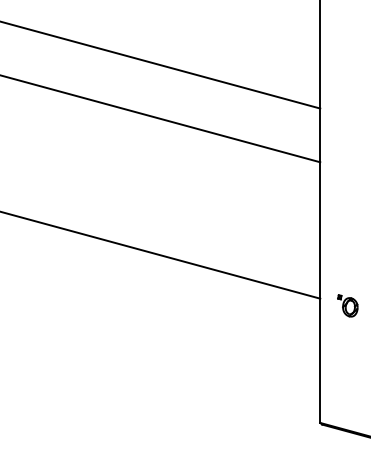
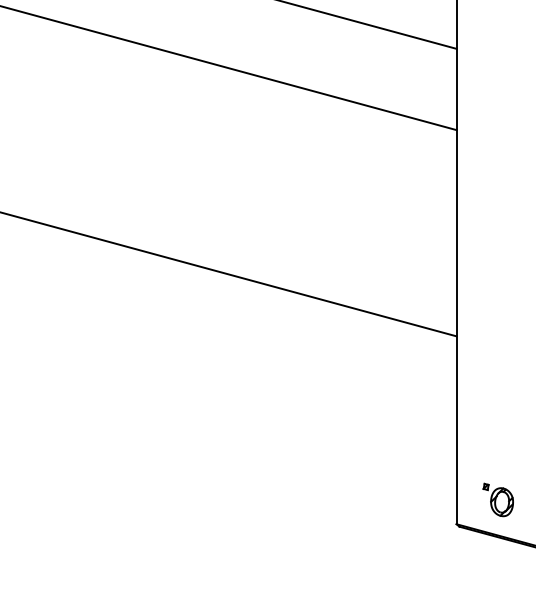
part: (347, 305) -> (497, 499), moved

